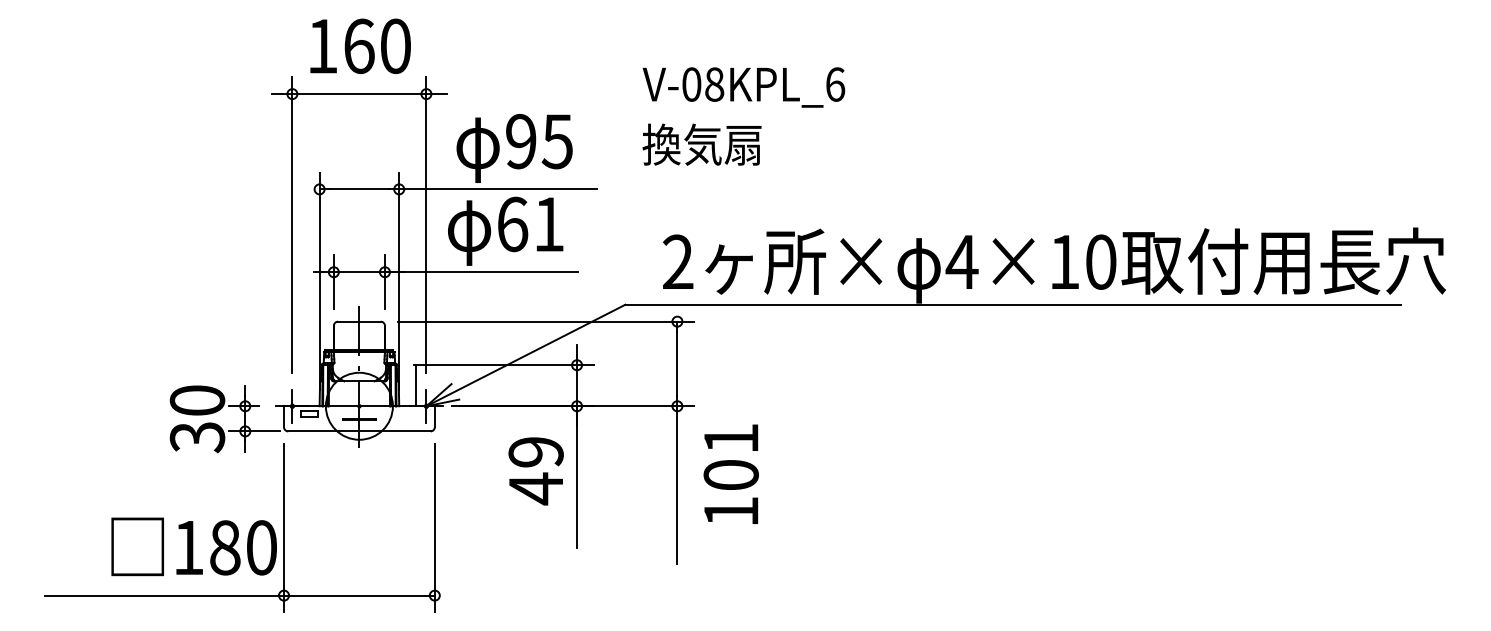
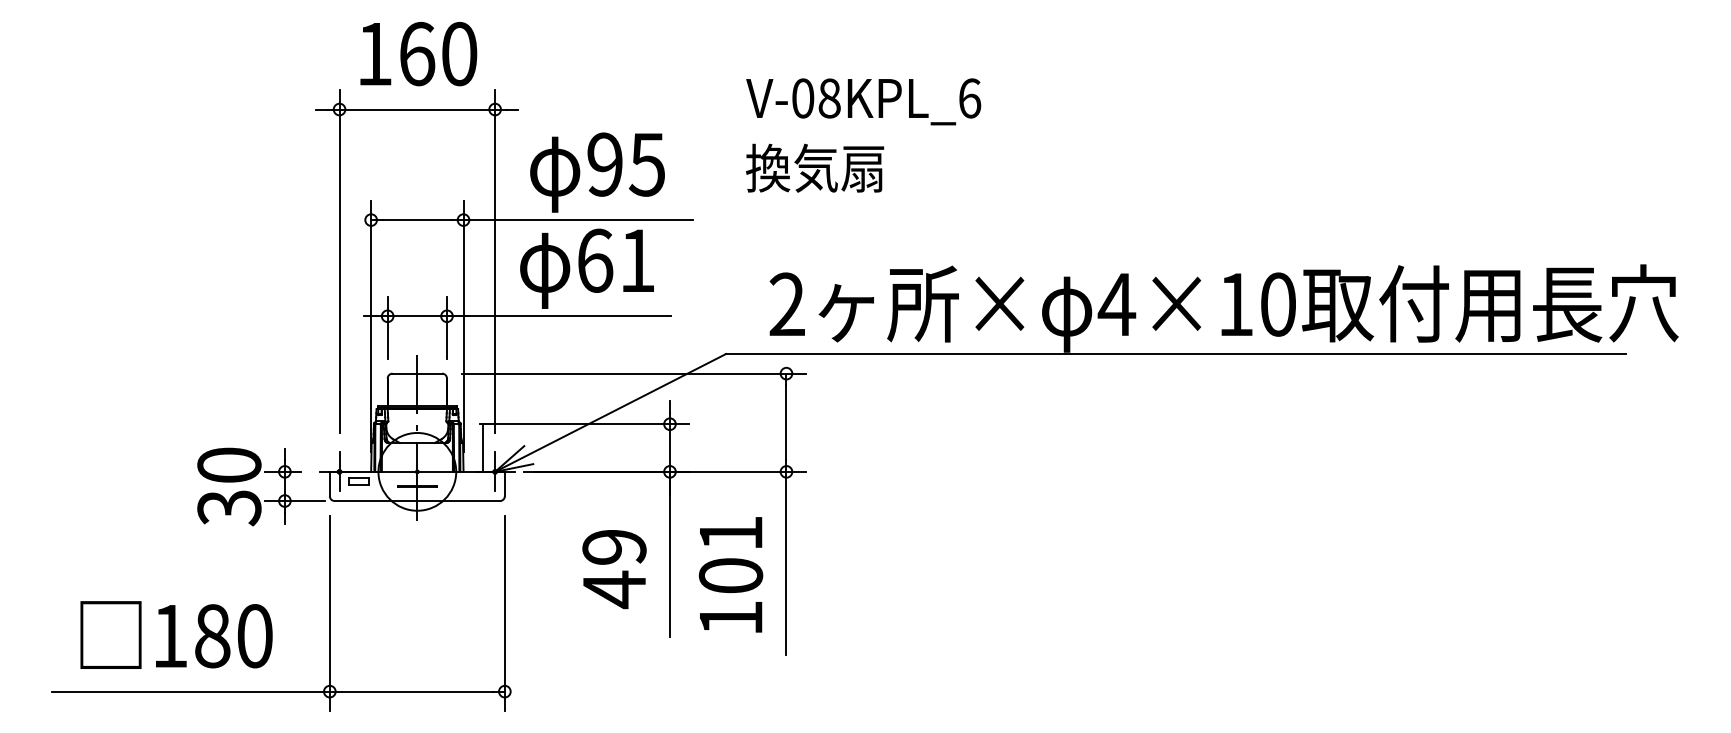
text: (536, 471) -> (614, 569), moved
text: (730, 474) -> (730, 574), moved
text: (194, 546) -> (176, 634), moved

